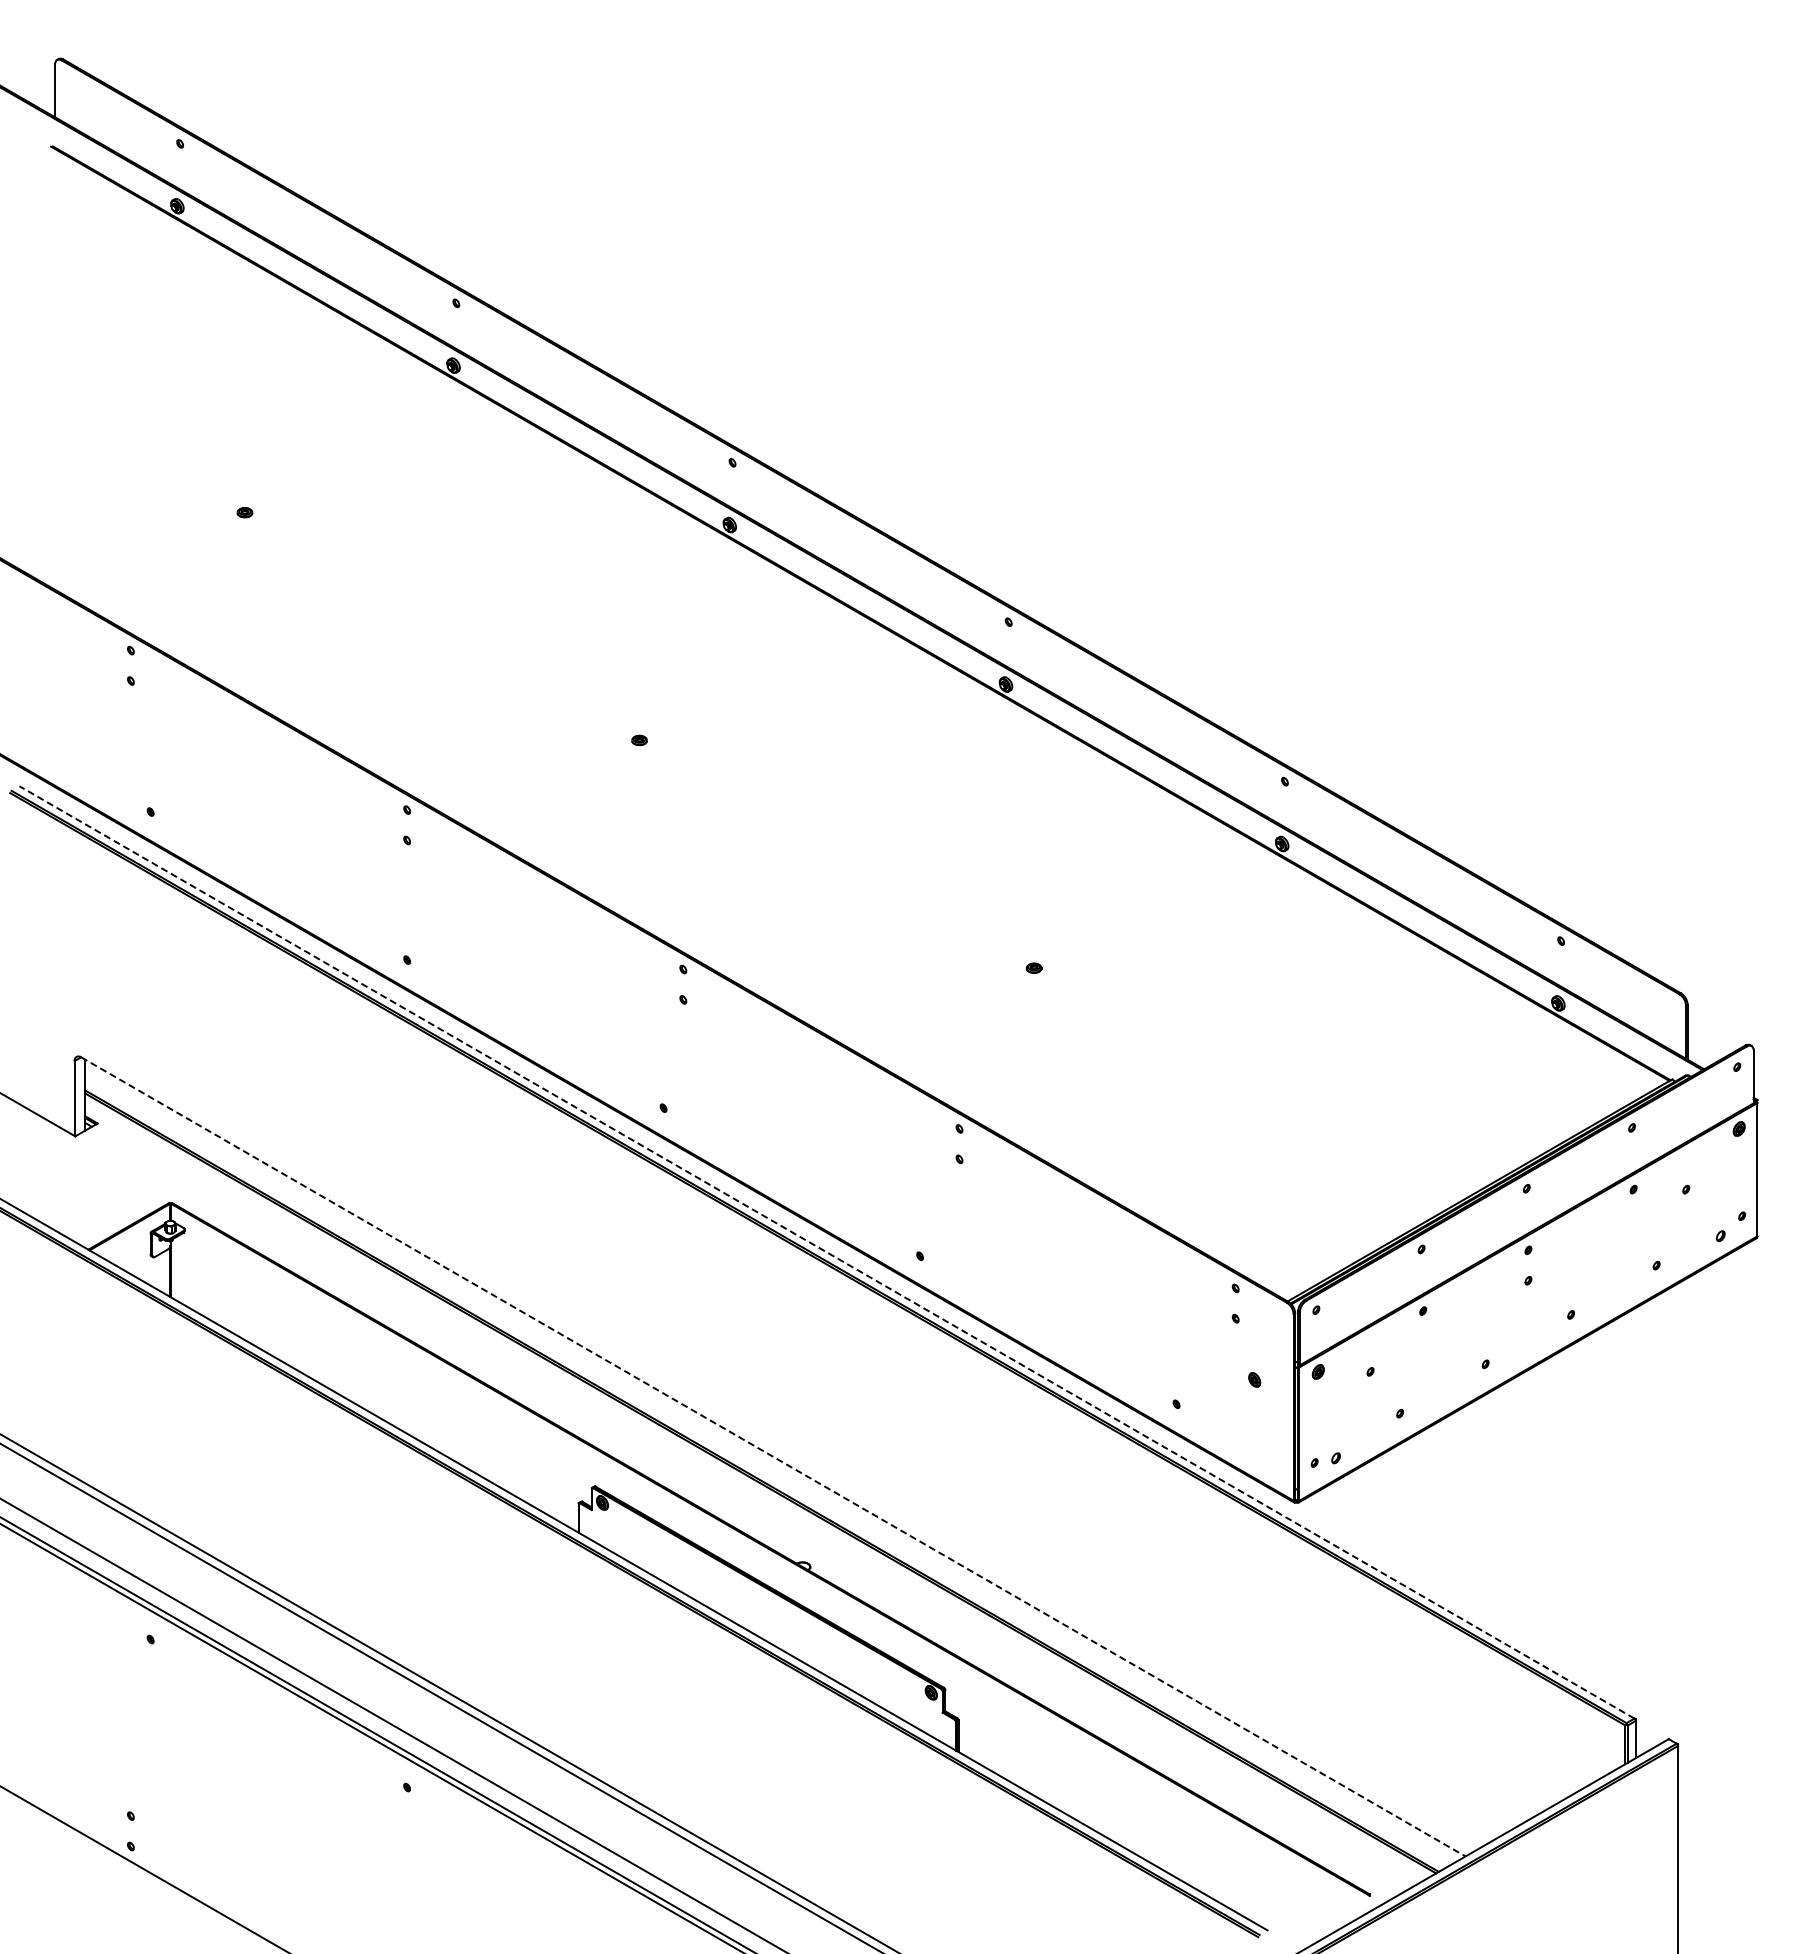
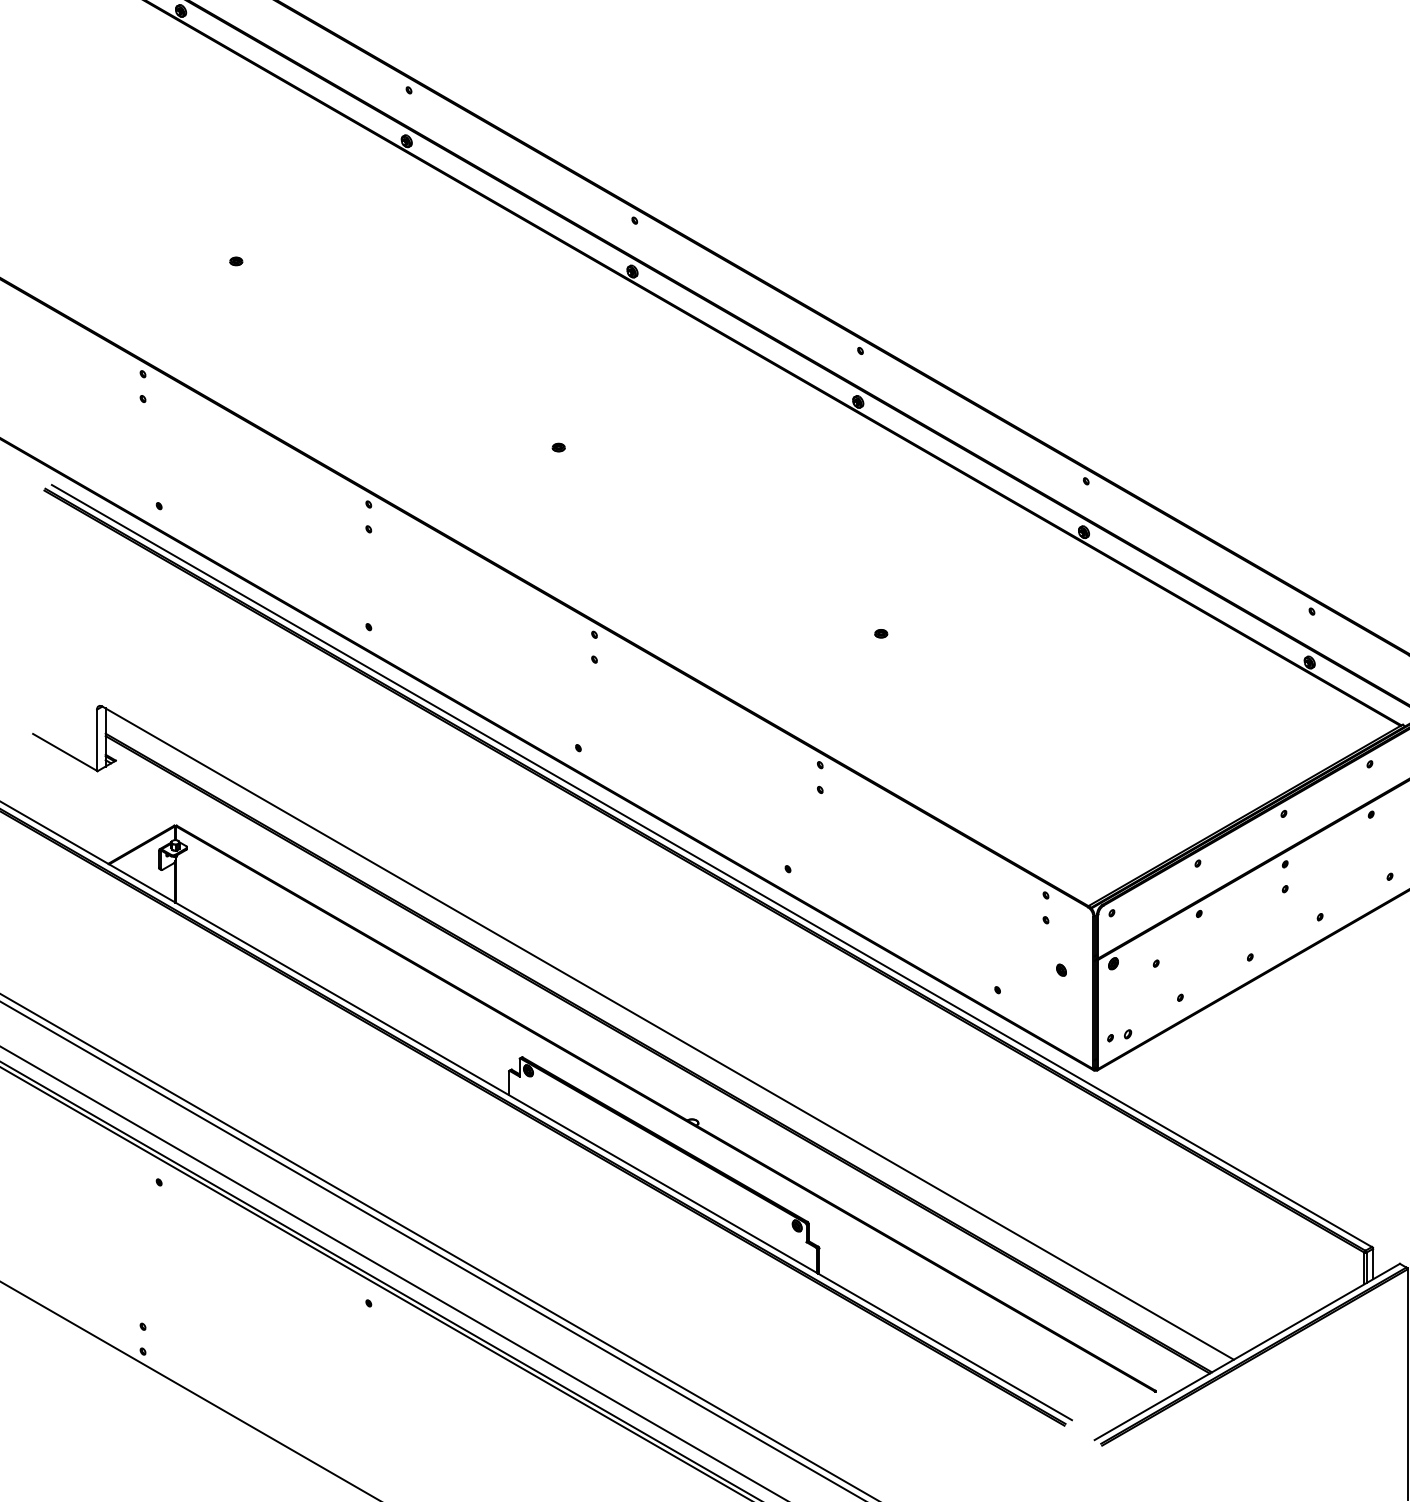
line: (826, 1252) -> (711, 866), dashed -> solid
line: (773, 1457) -> (668, 1033), dashed -> solid

